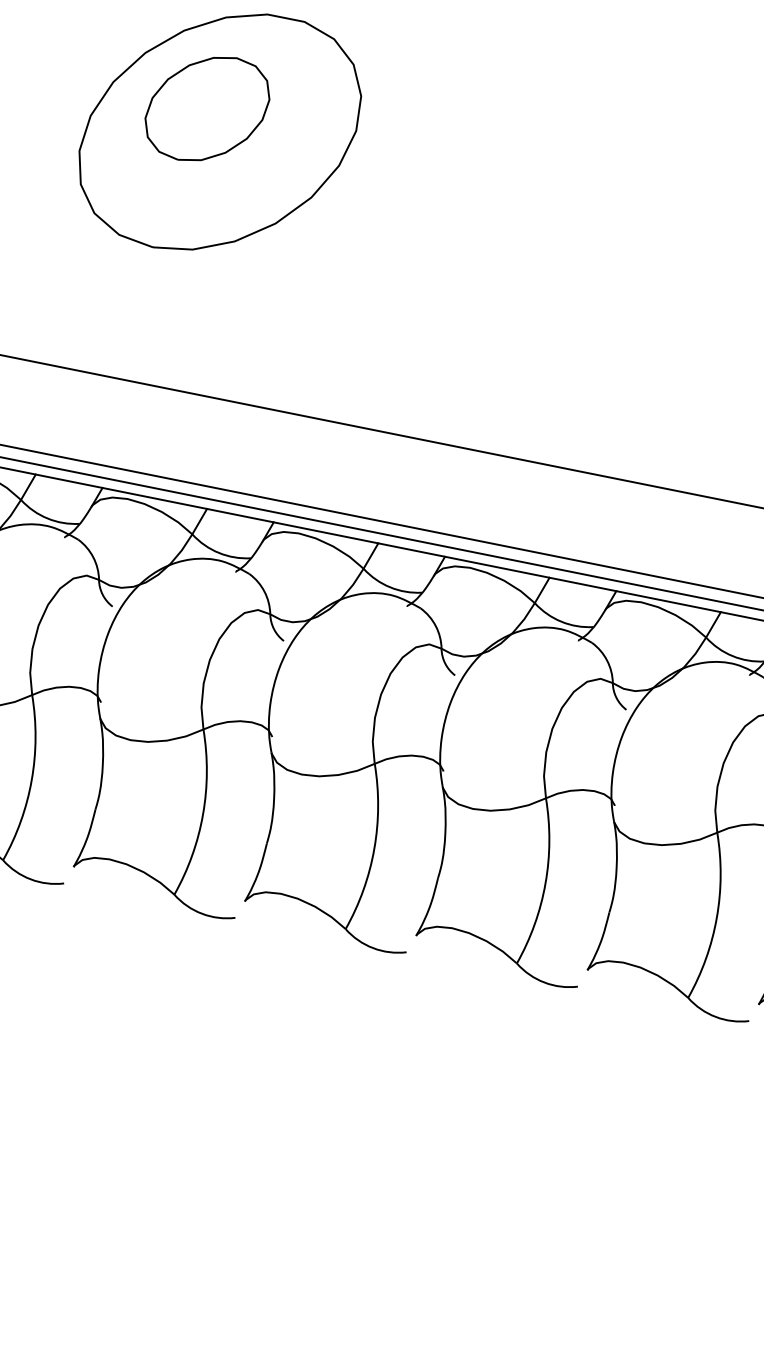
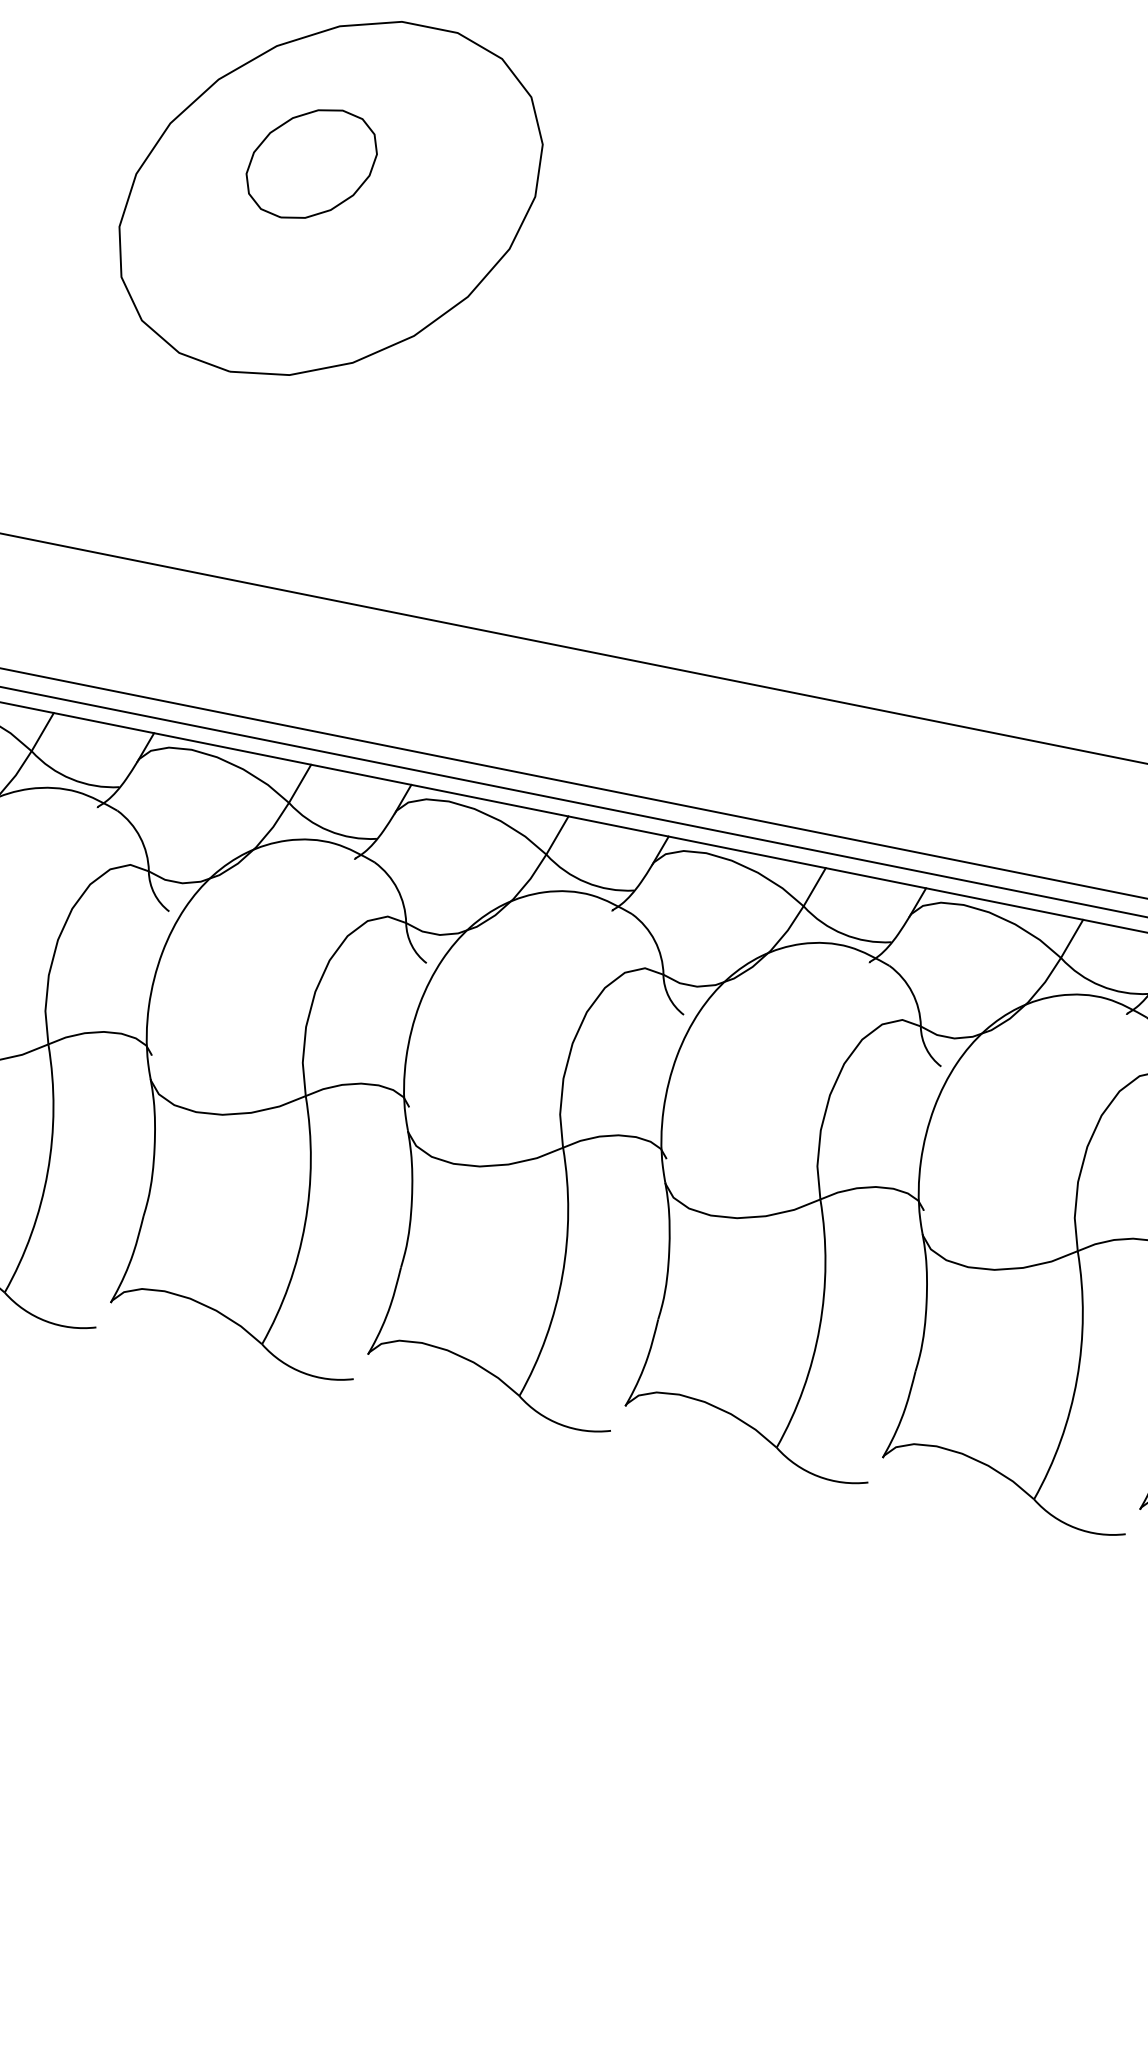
part: (207, 109) -> (311, 164), size x0.7

